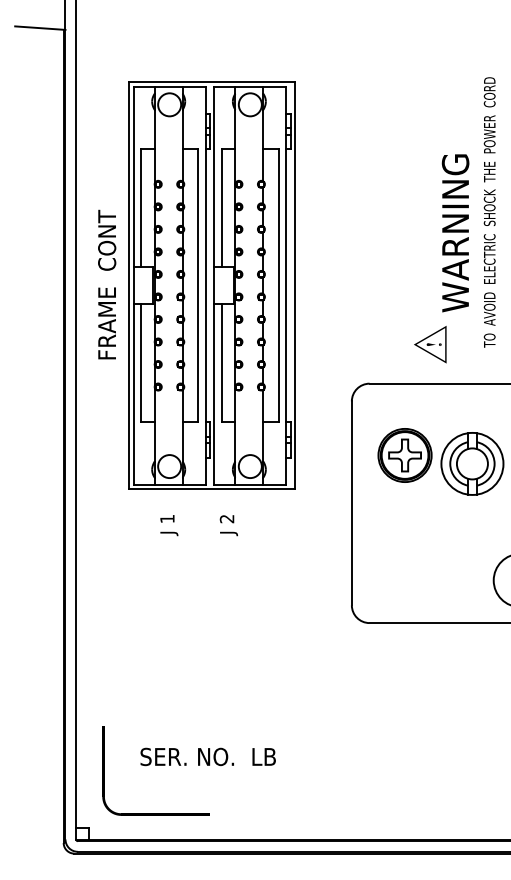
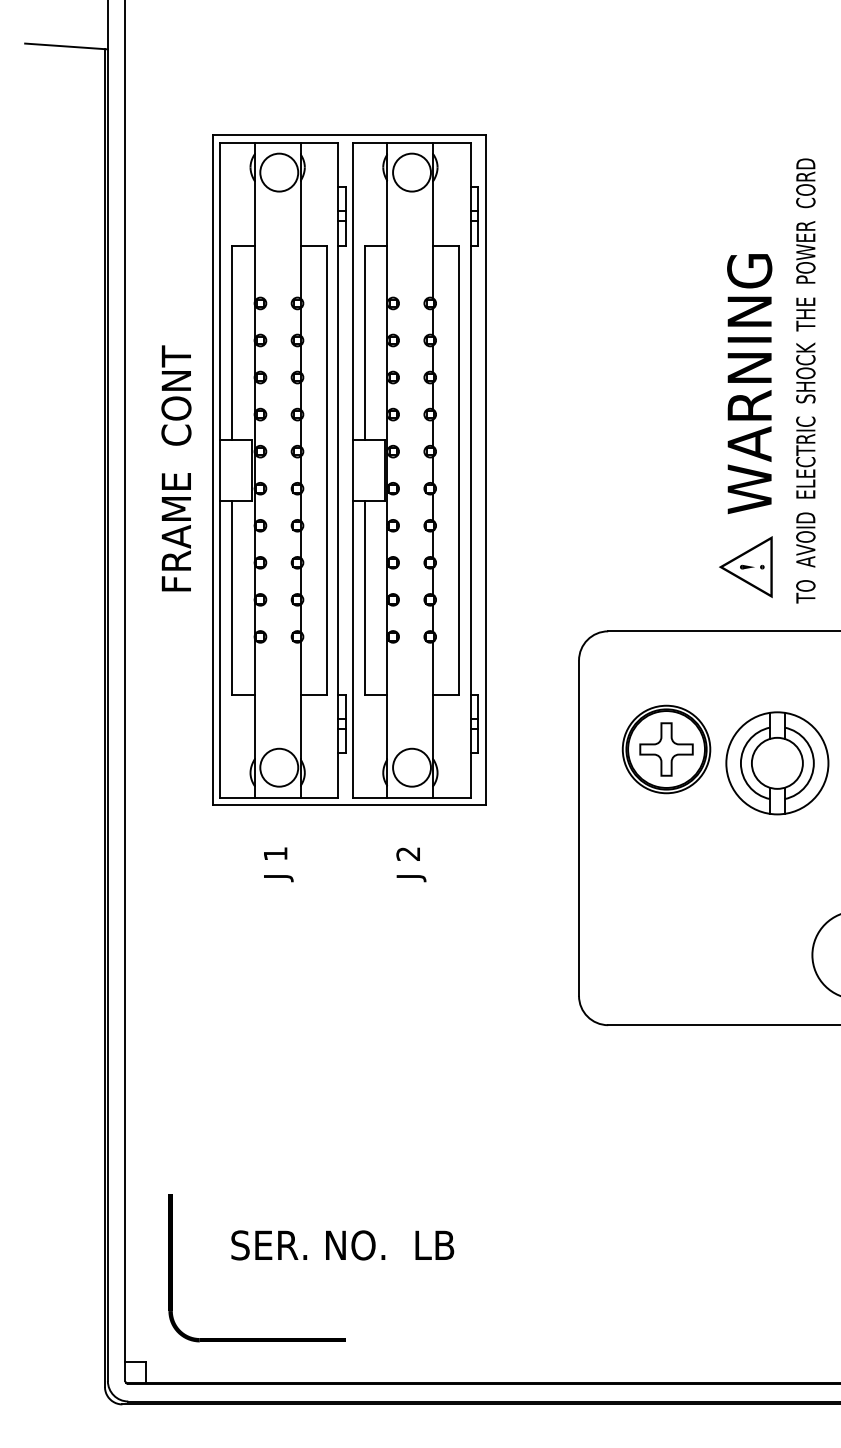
text: (489, 212) -> (805, 380), moved
part: (430, 344) -> (746, 566), moved
text: (228, 525) -> (410, 864), moved

